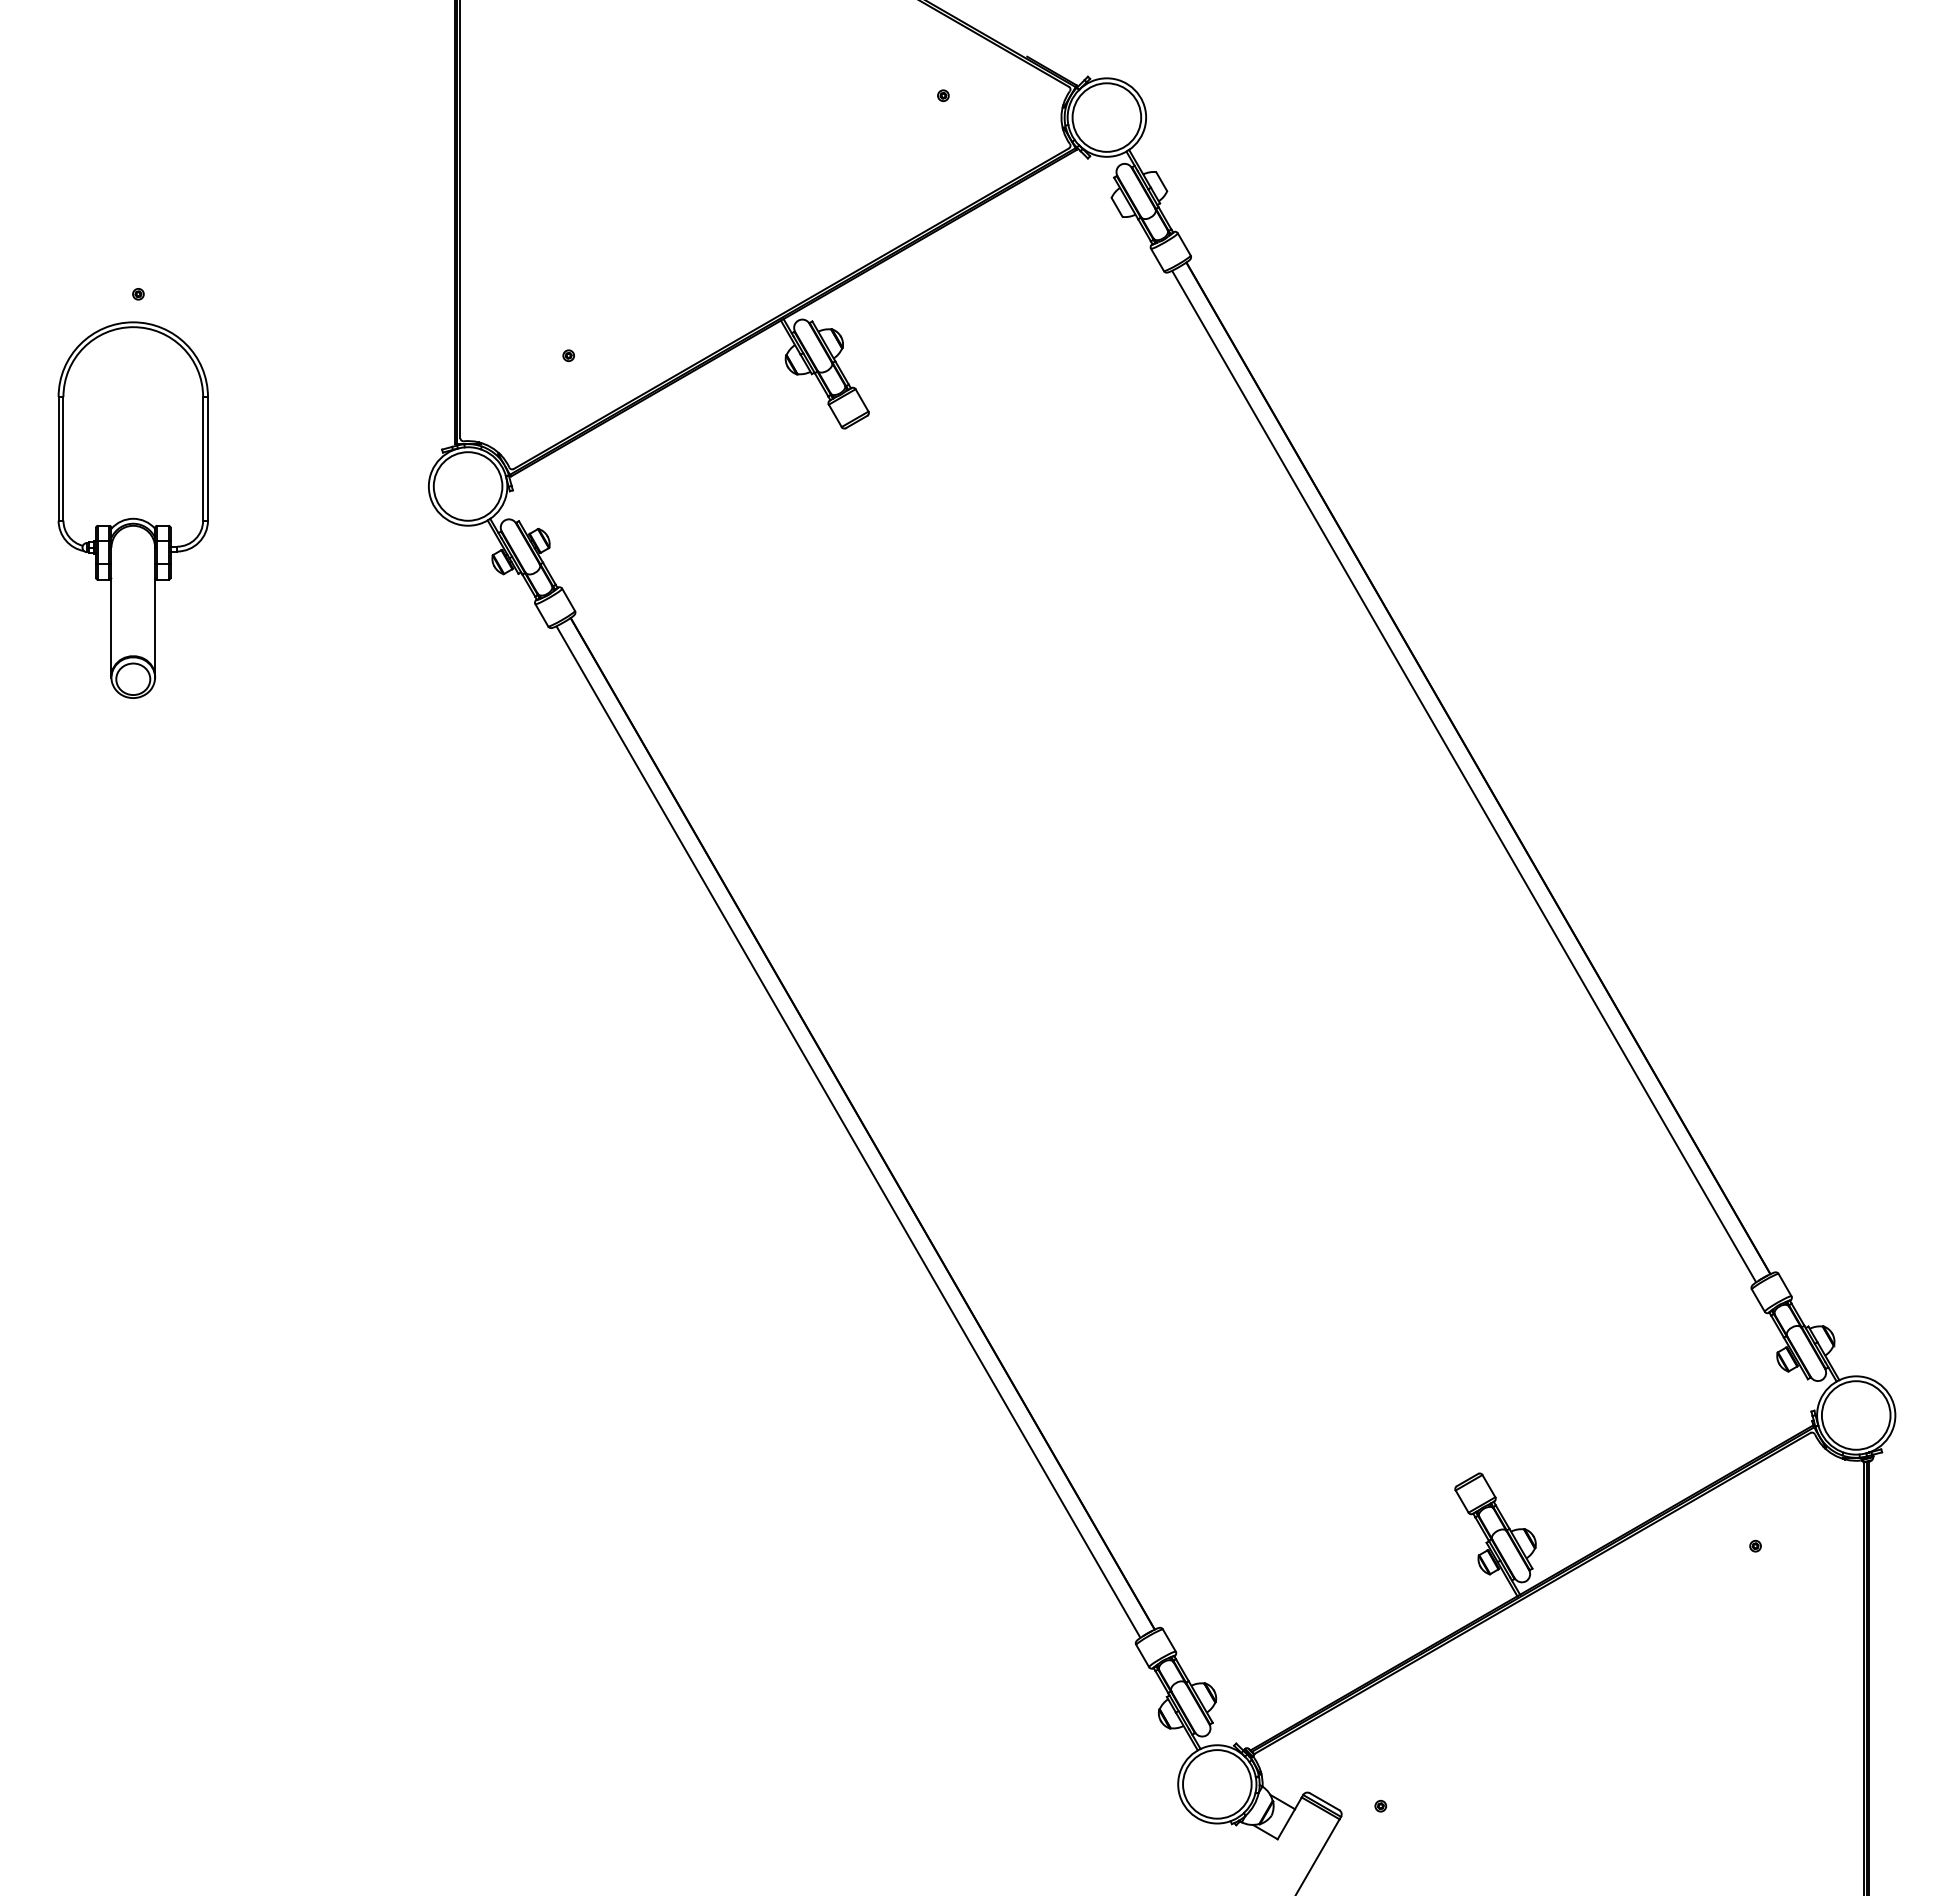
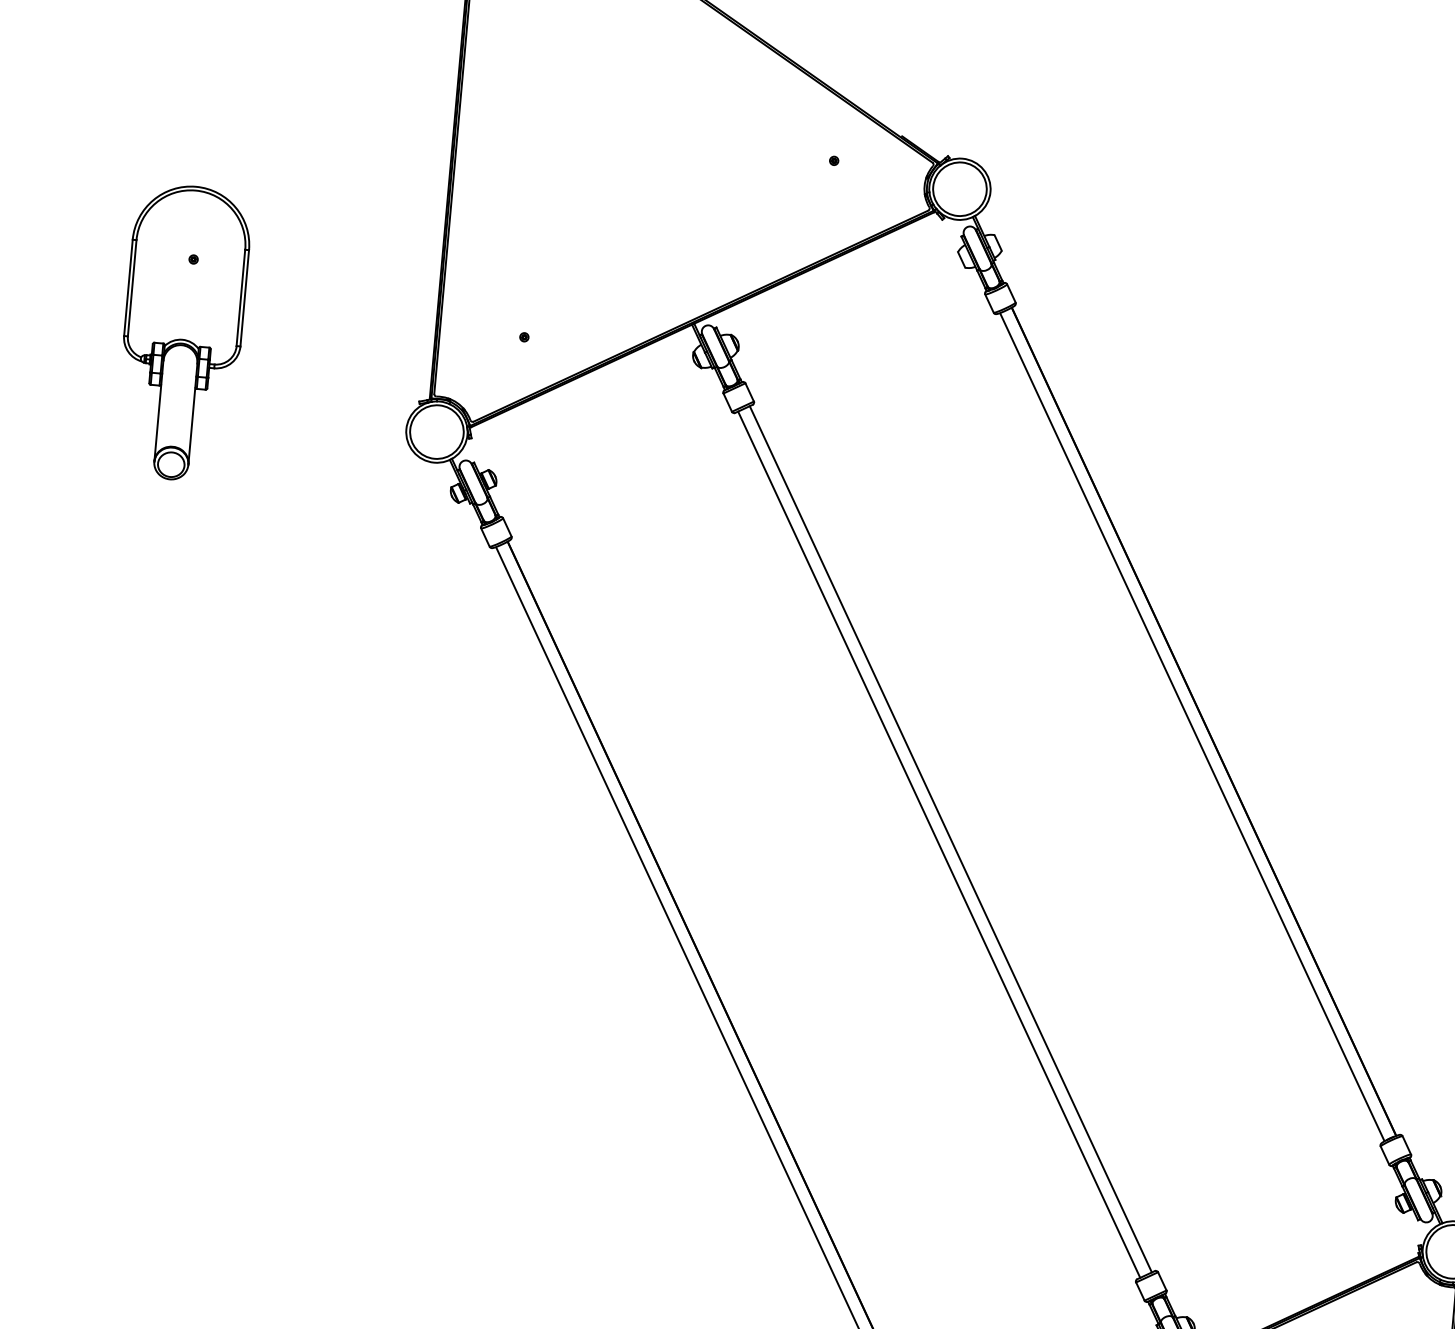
part: (132, 509) -> (182, 332), moved
line: (1168, 946) -> (950, 838), added
line: (1154, 955) -> (938, 844), added

